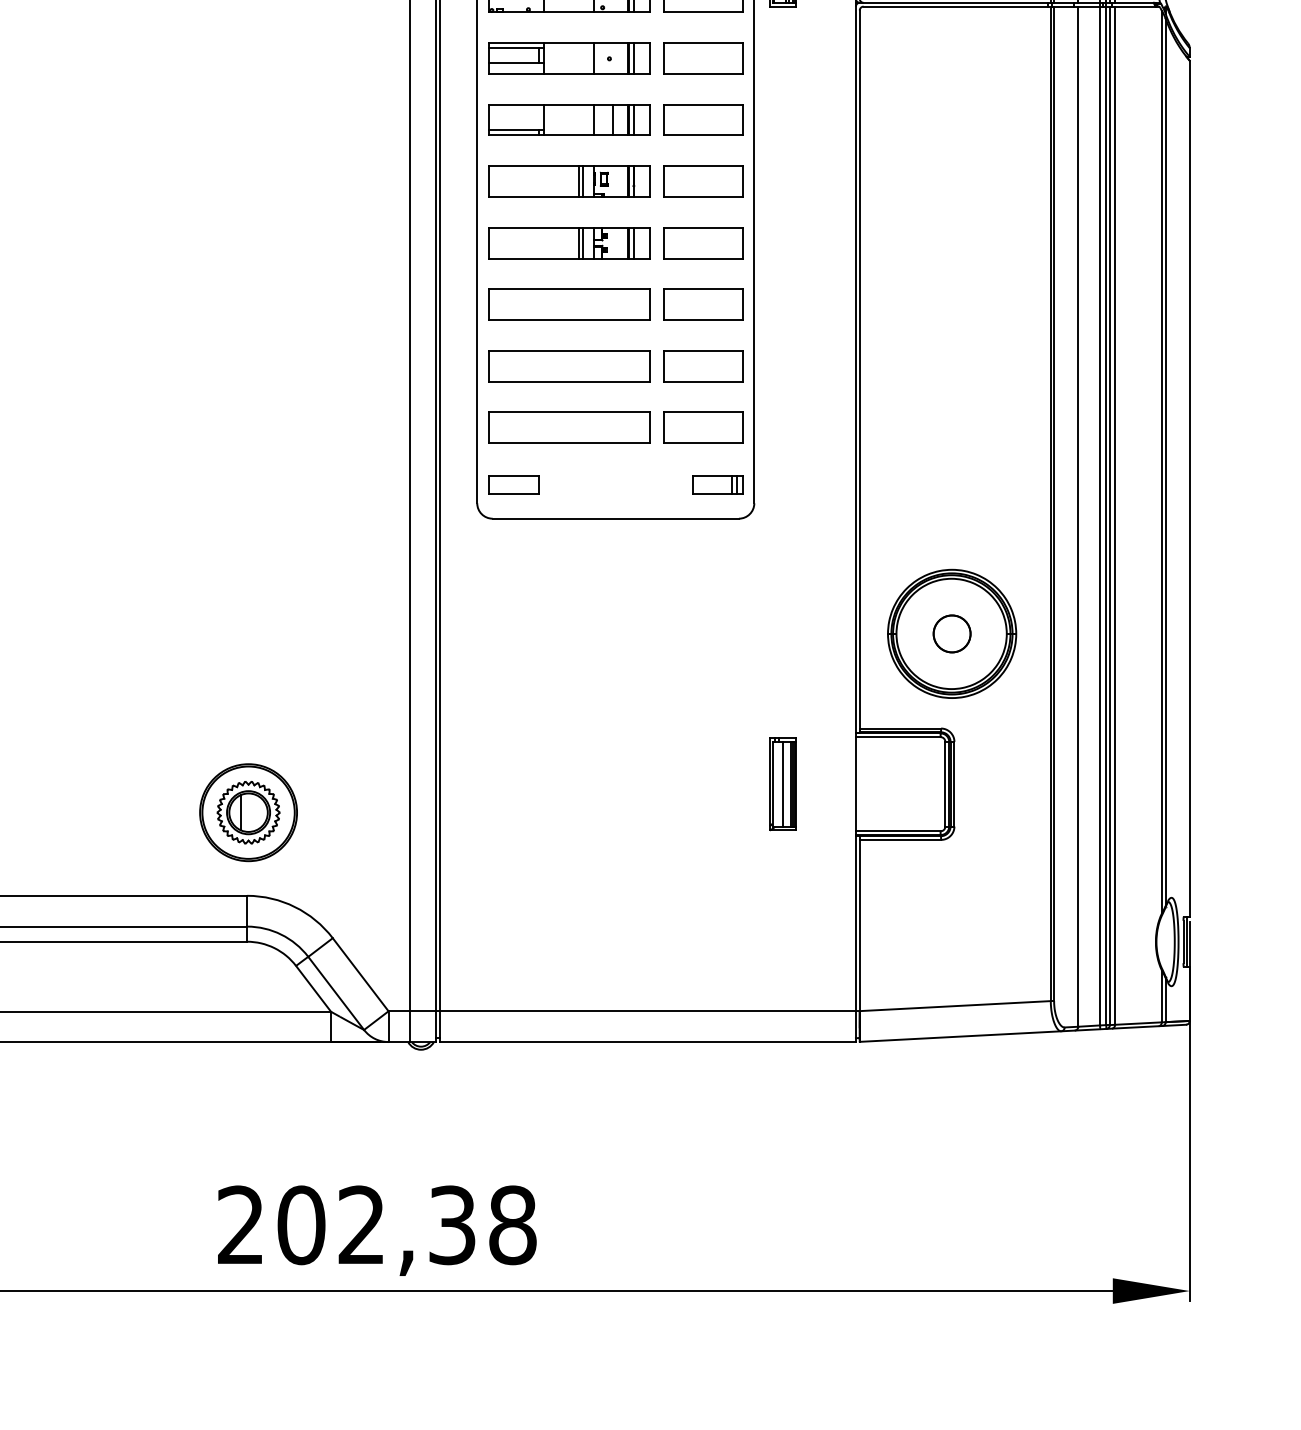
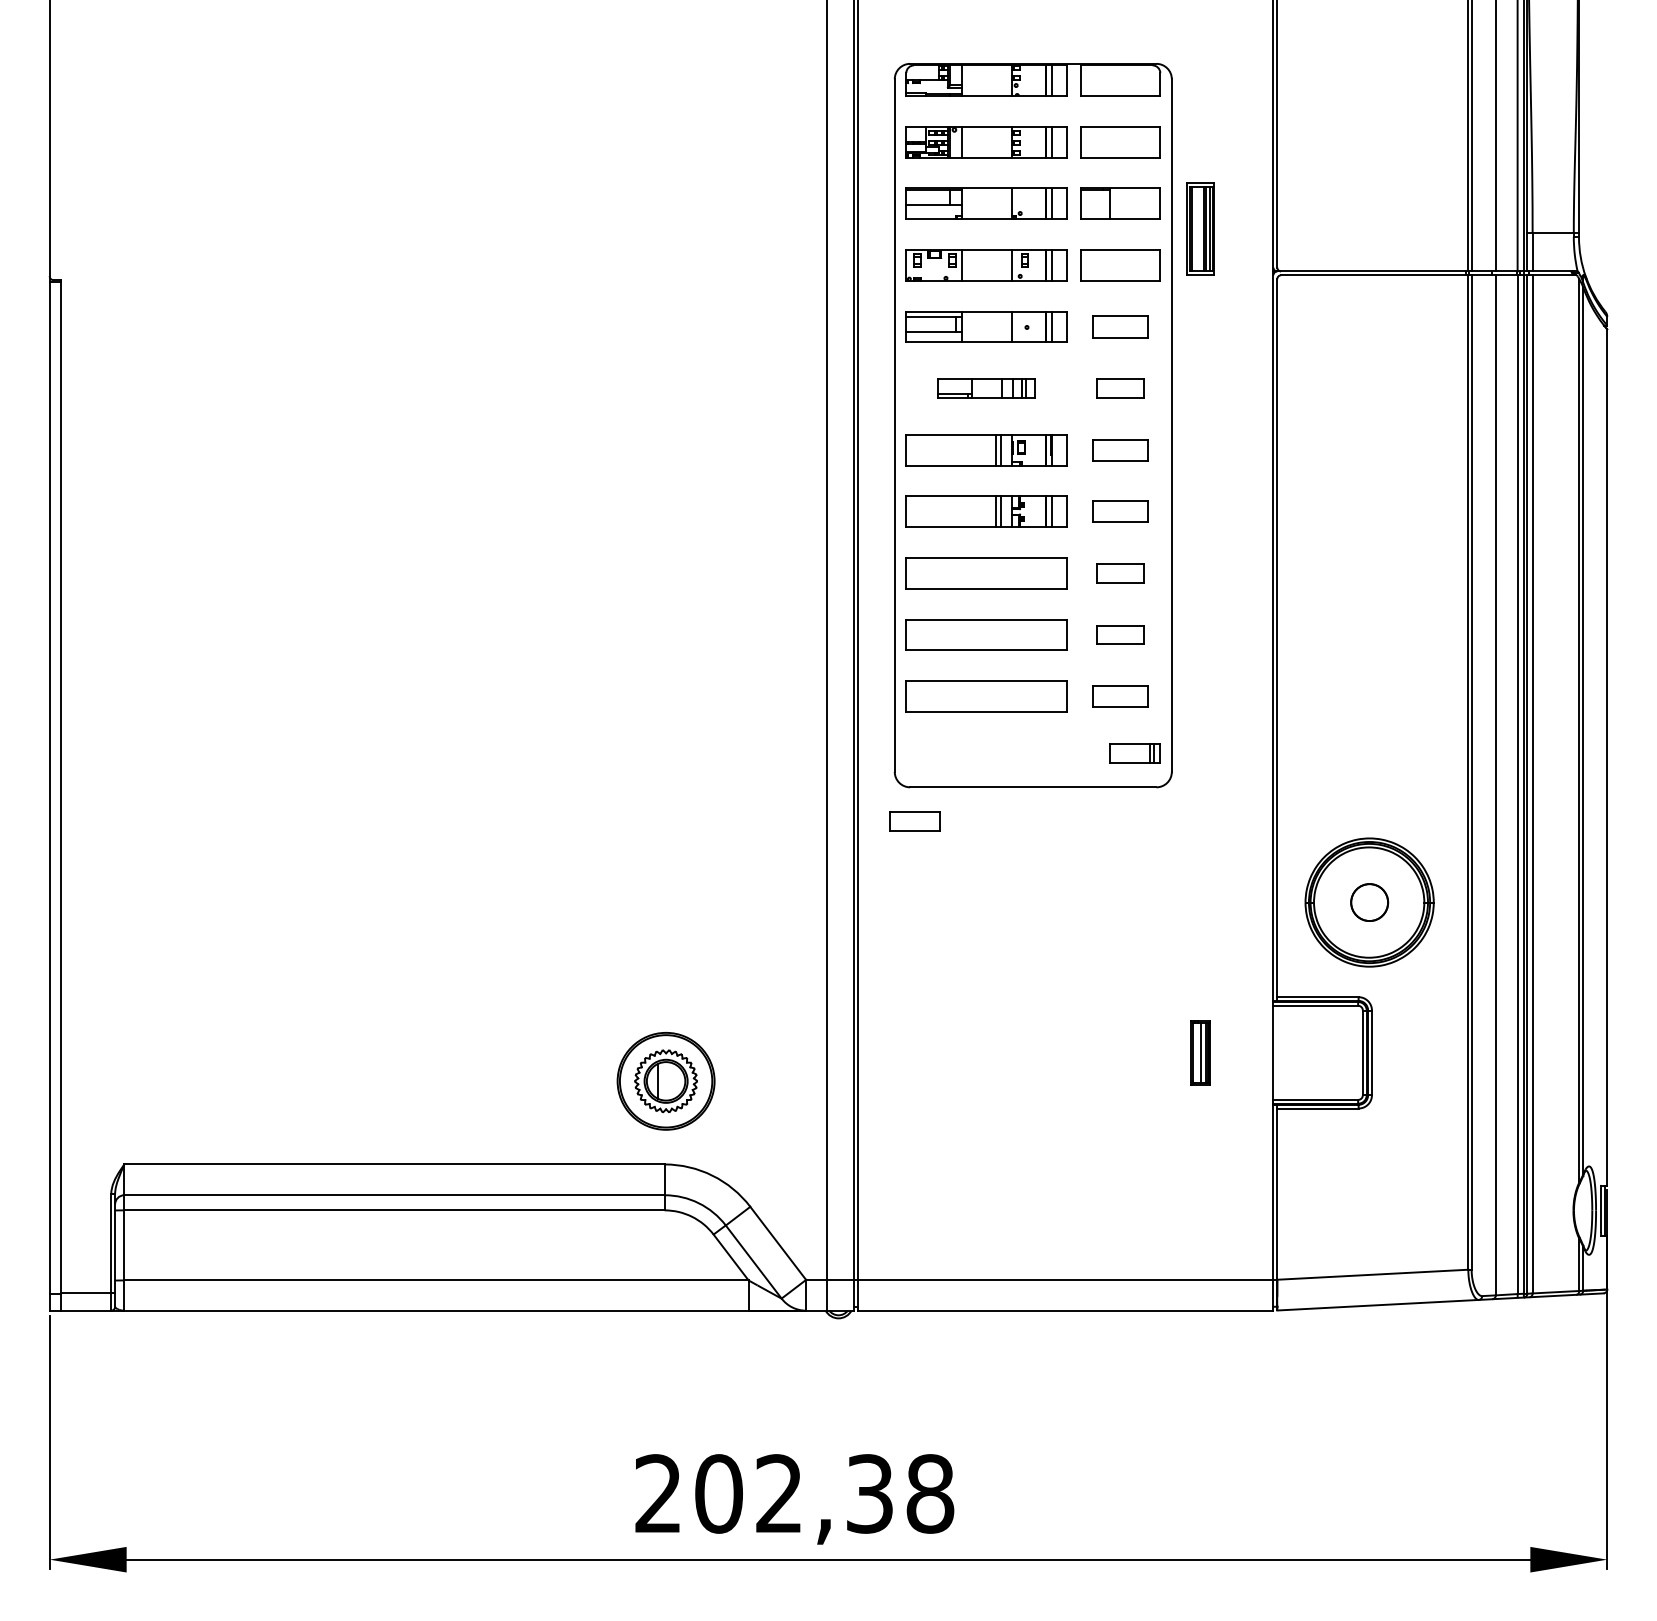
part: (702, 57) -> (1120, 326), size x0.7
part: (568, 119) -> (986, 388), size x0.6
part: (702, 119) -> (1120, 388), size x0.6
part: (702, 181) -> (1120, 450), size x0.7
part: (702, 242) -> (1120, 511), size x0.7
part: (702, 304) -> (1120, 573), size x0.6
part: (702, 365) -> (1120, 634), size x0.6
part: (702, 427) -> (1120, 696), size x0.7
part: (512, 484) -> (914, 821), moved
part: (782, 783) -> (1200, 1052), size x0.7

